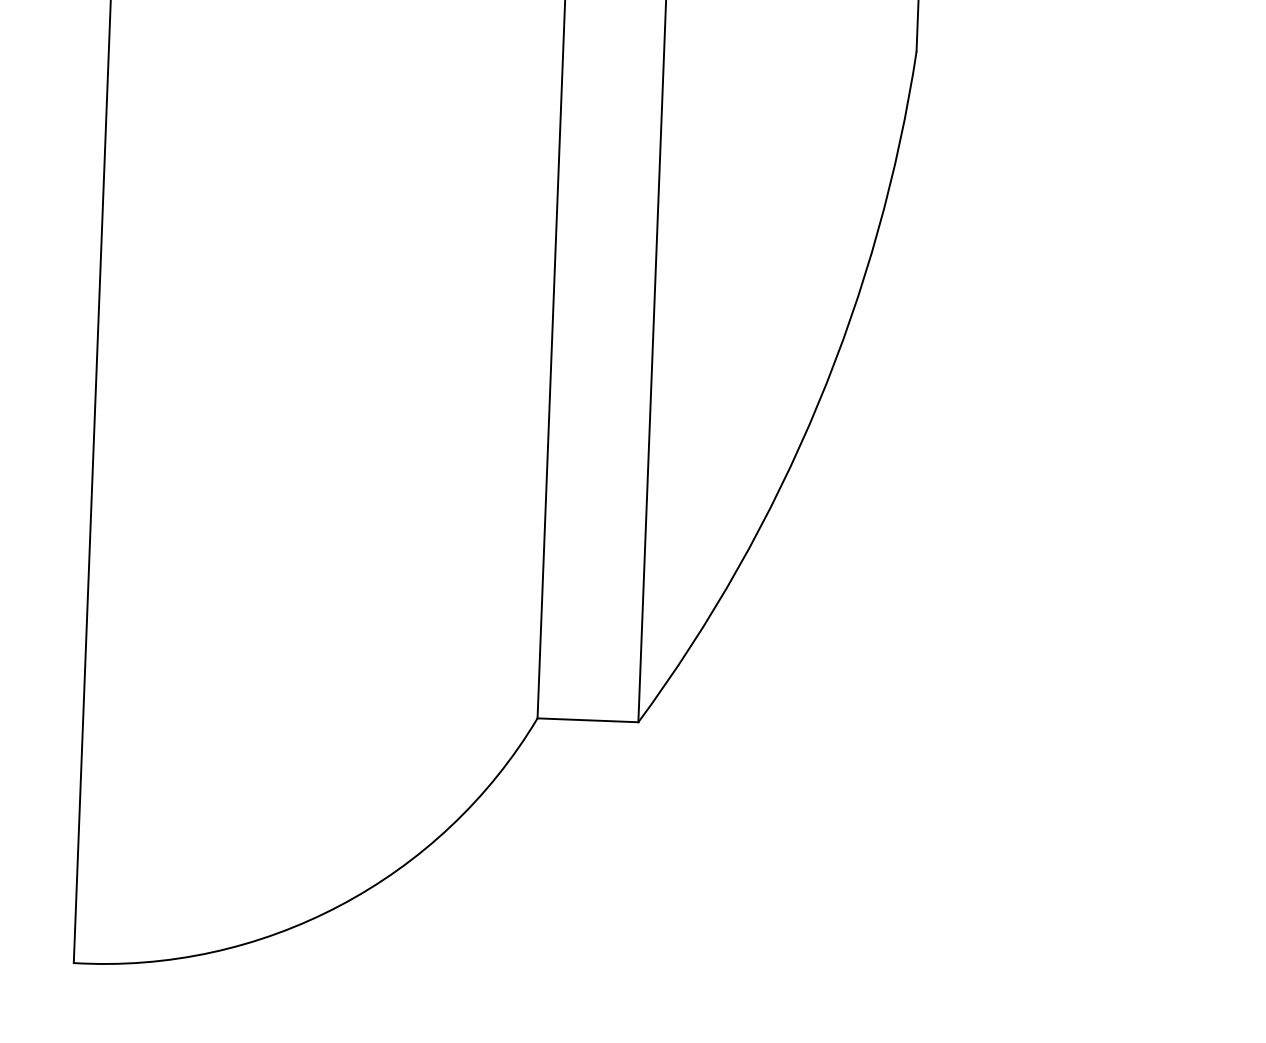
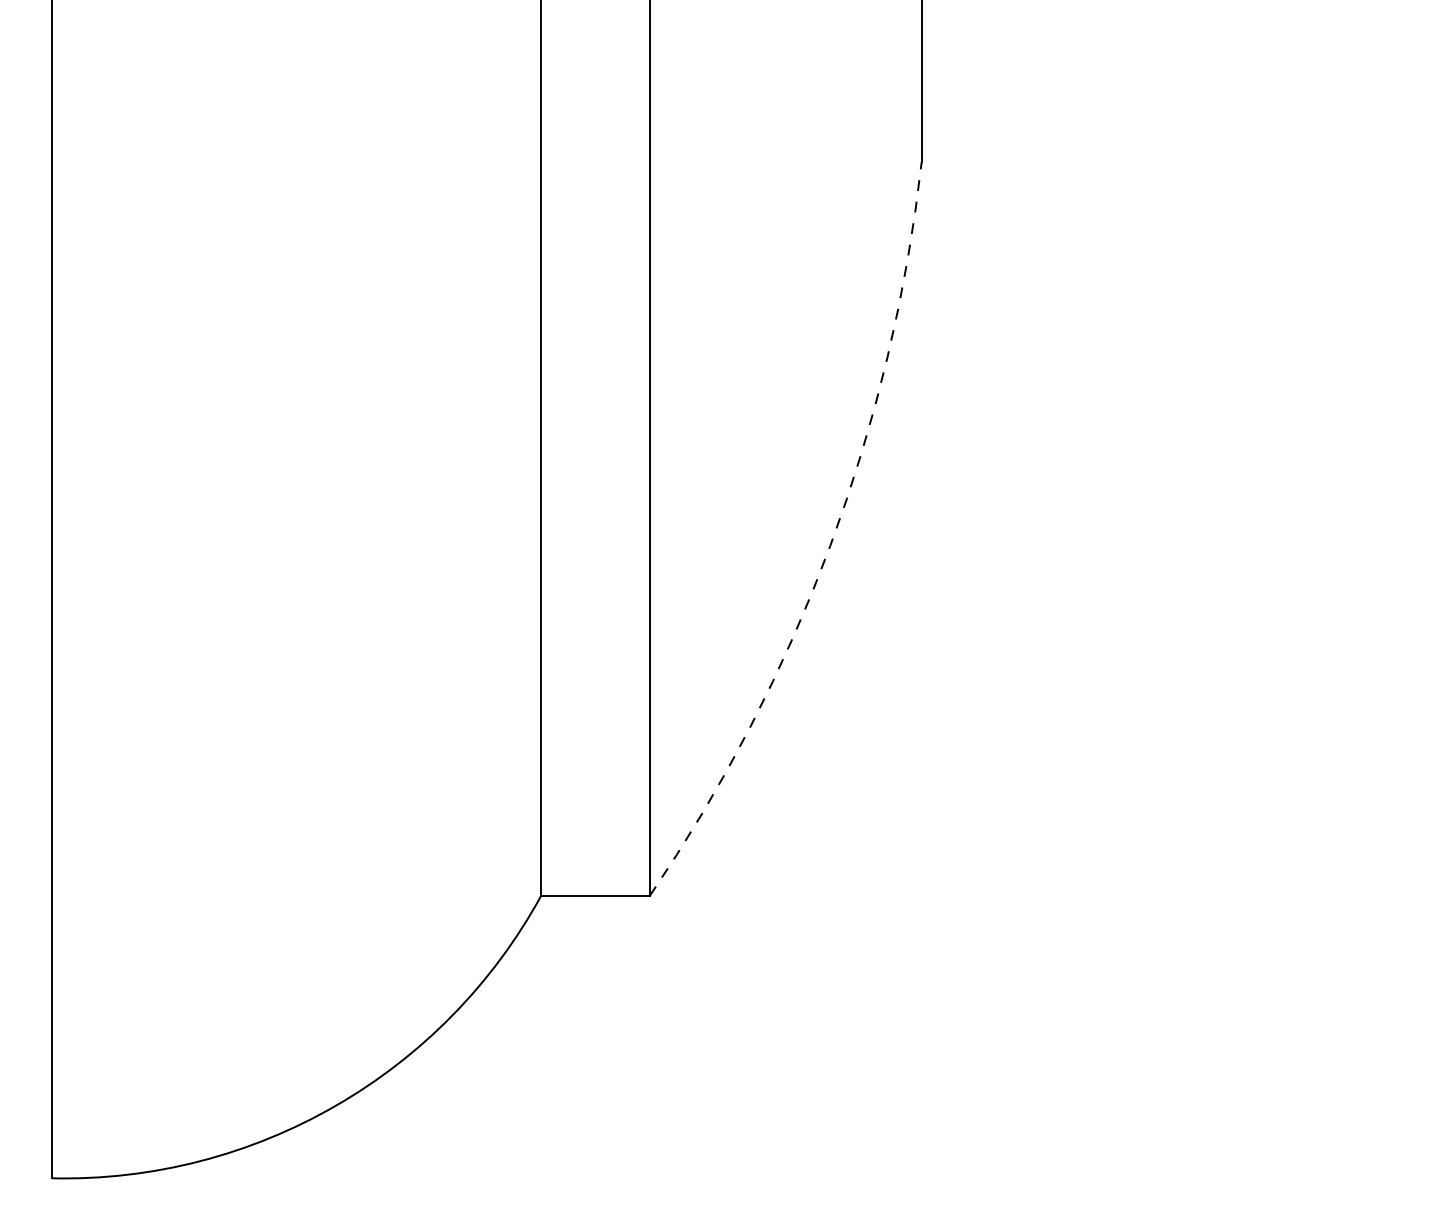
arc: (818, 403) -> (830, 545), solid -> dashed

